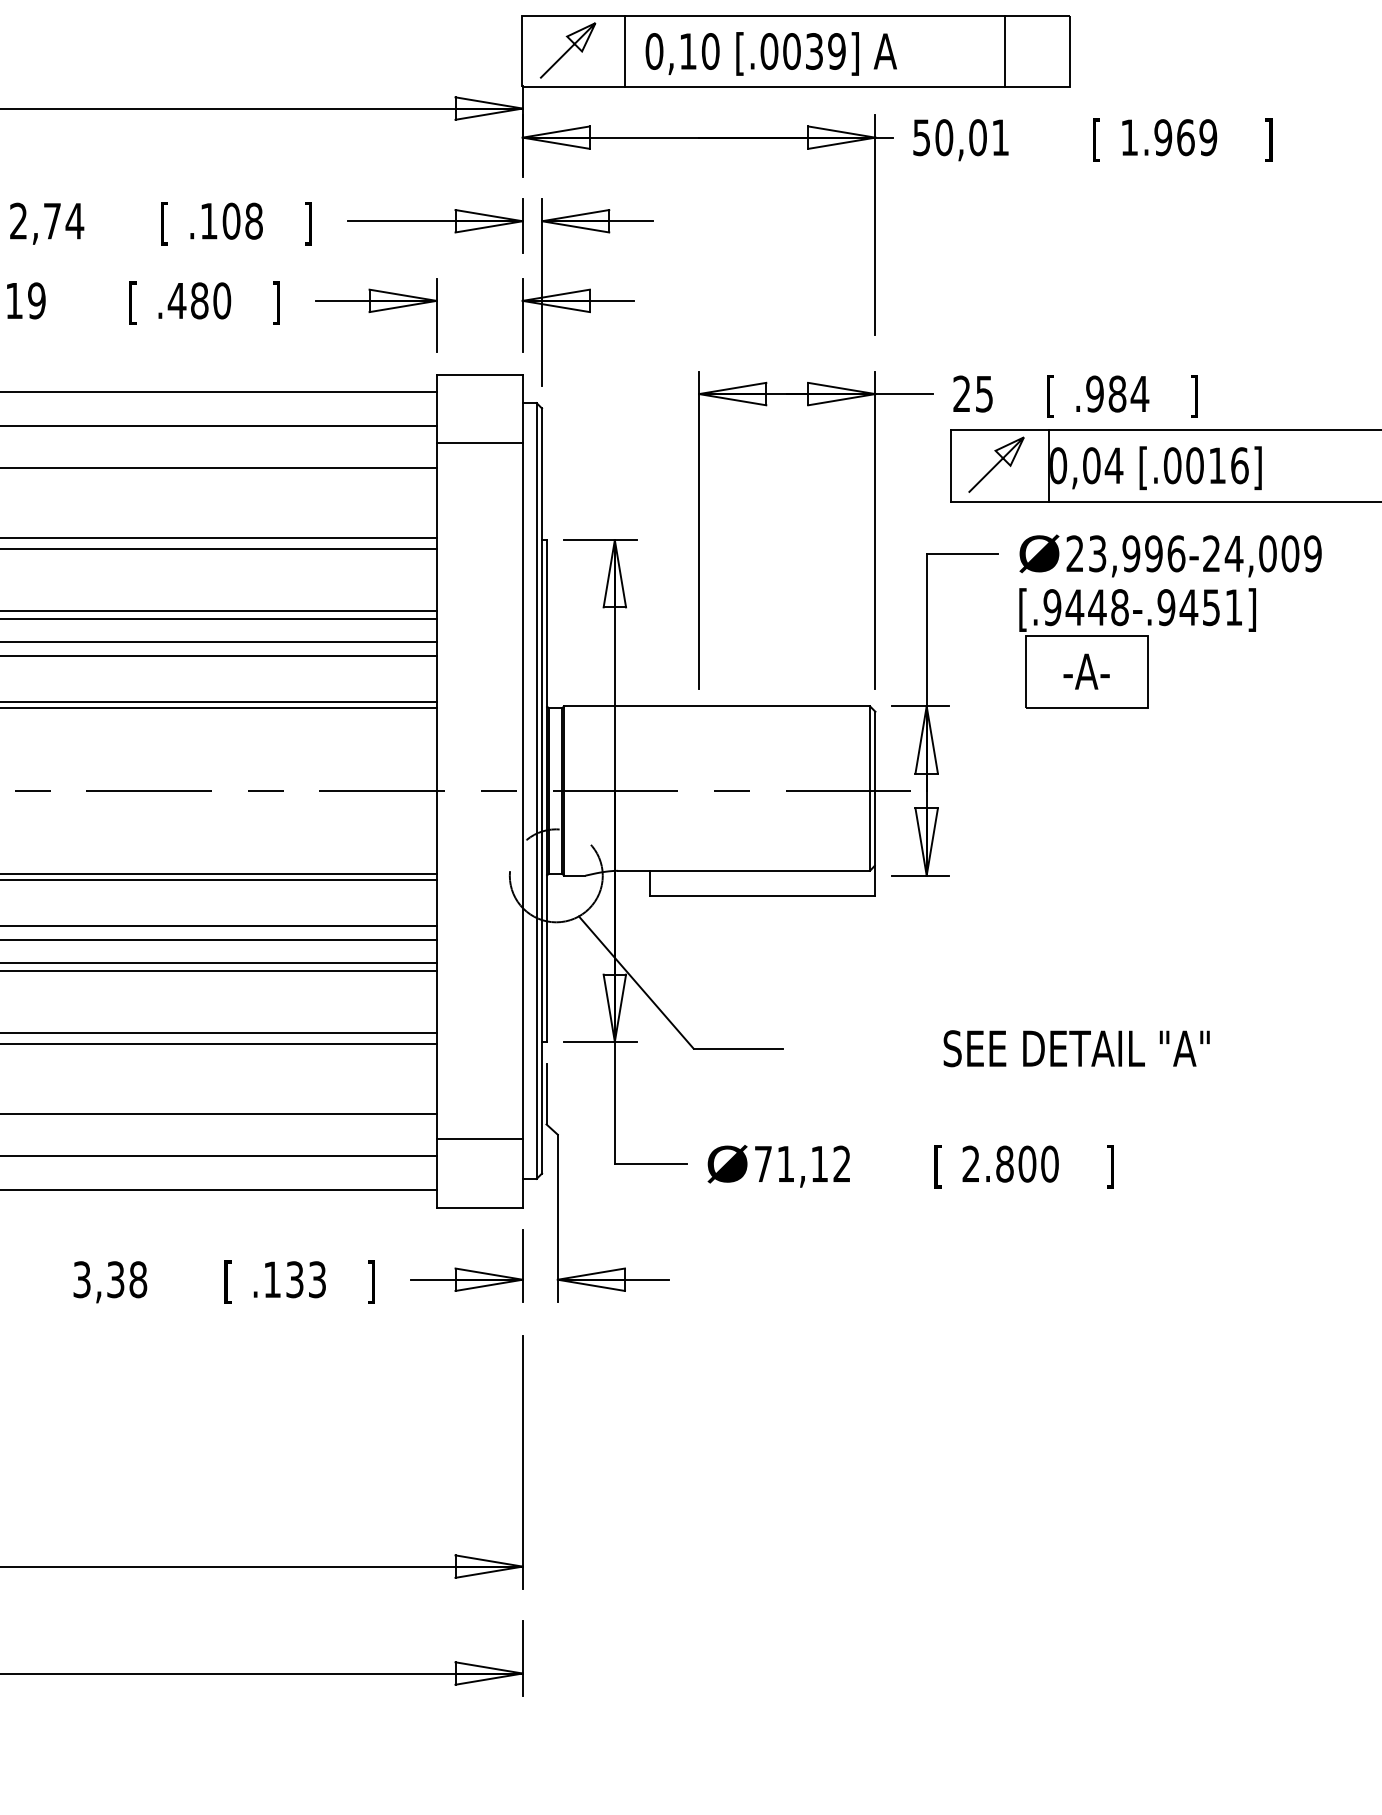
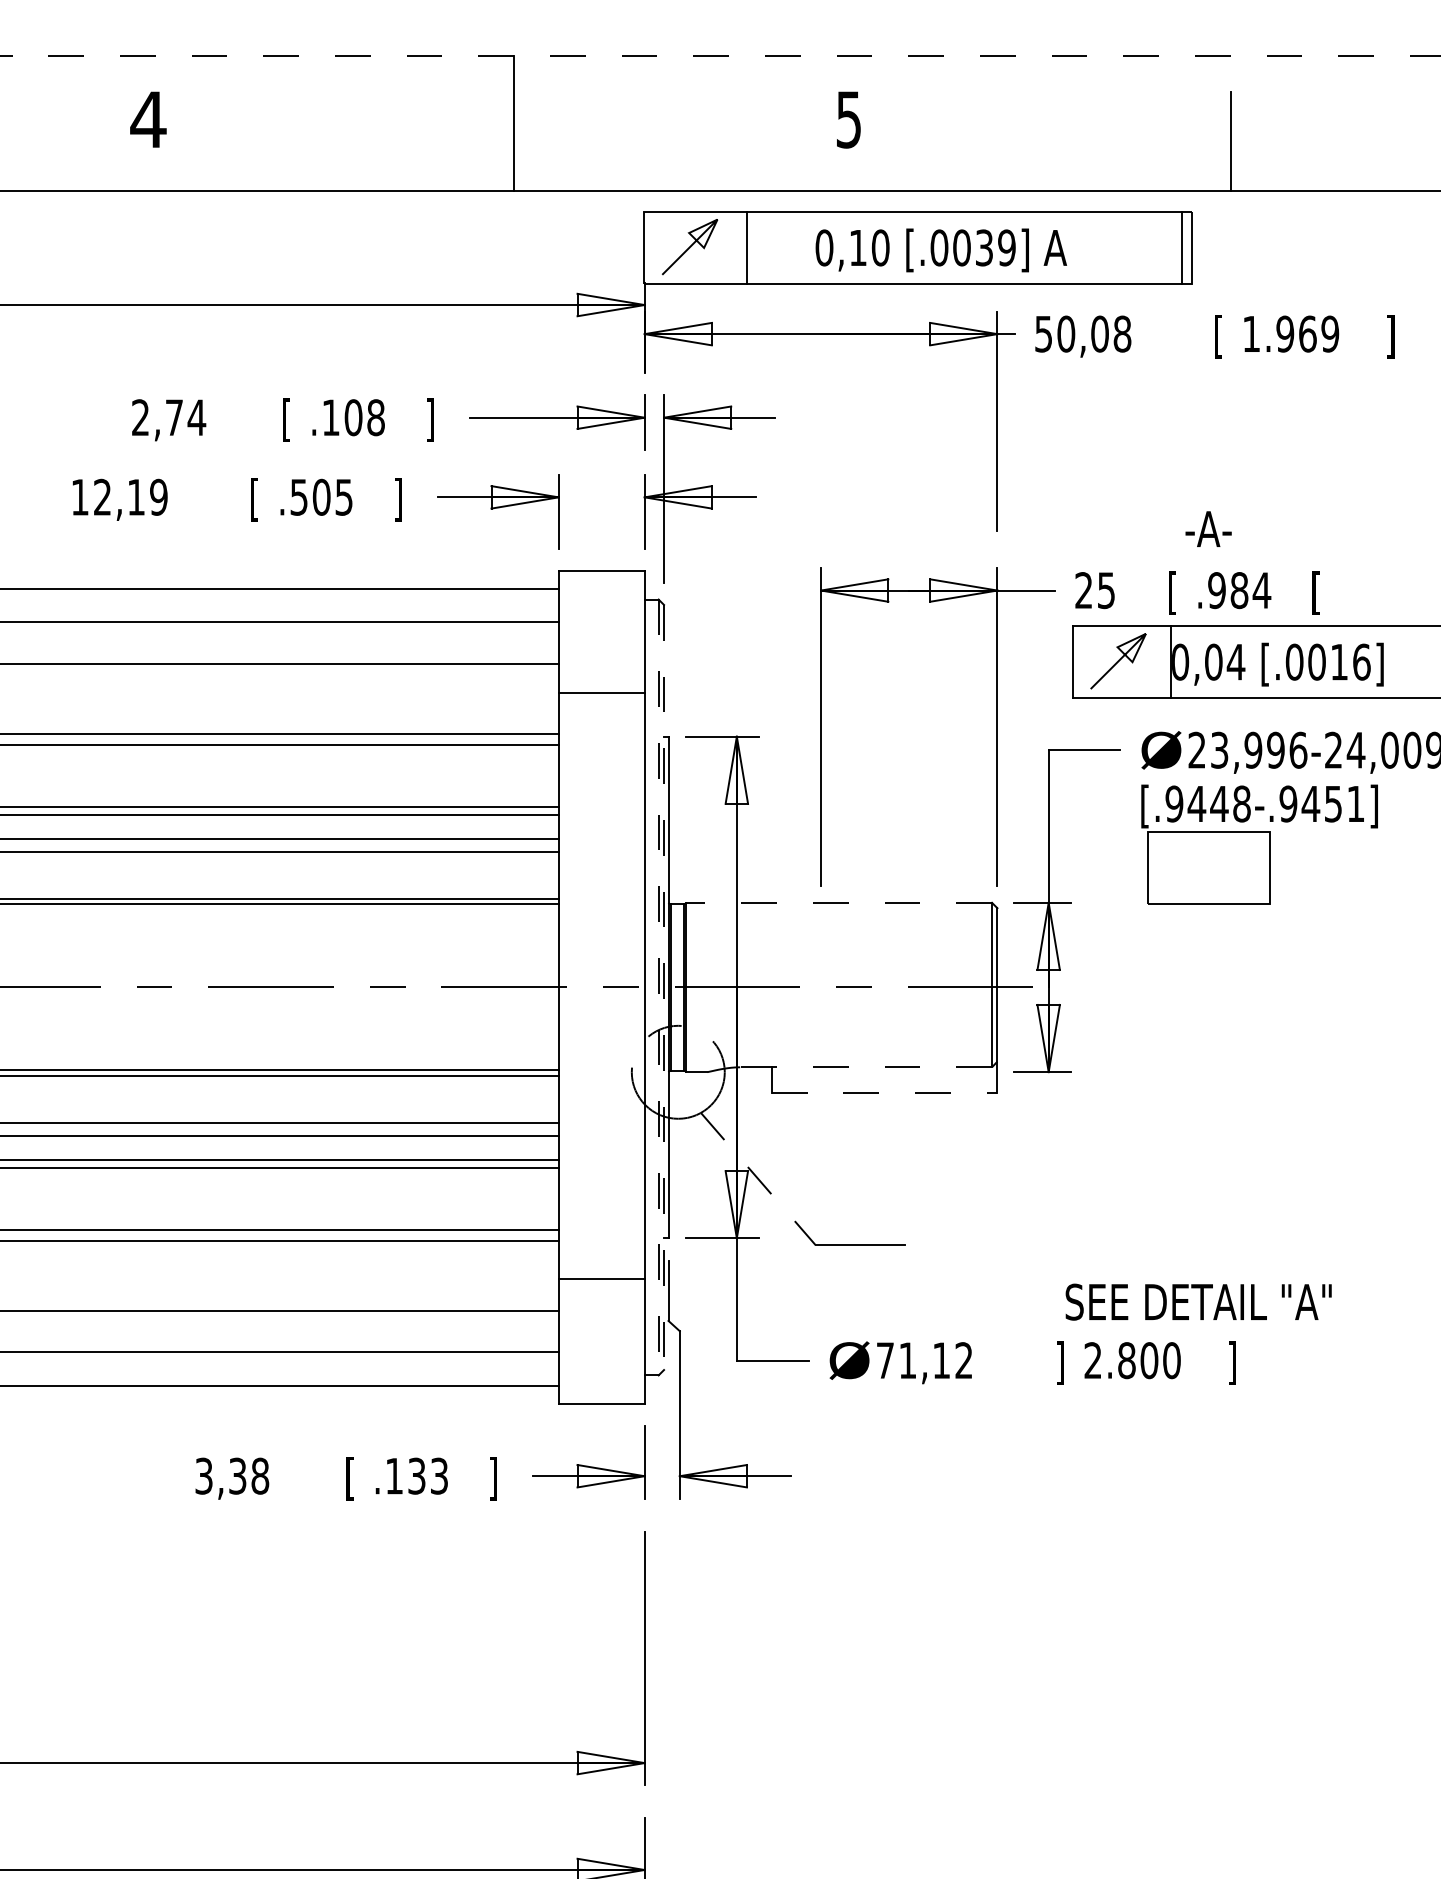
line: (1005, 51) -> (1182, 247), moved
text: (770, 54) -> (940, 250), moved
text: (1000, 137) -> (1122, 333), 50,01 -> 50,08
text: (199, 300) -> (321, 496), .480 -> .505
text: (1193, 396) -> (1315, 592), ] -> [
line: (479, 443) -> (601, 693), moved
text: (1086, 671) -> (1208, 528), moved
line: (717, 706) -> (839, 902), solid -> dashed
line: (536, 791) -> (658, 987), solid -> dashed
line: (542, 791) -> (664, 987), solid -> dashed
line: (744, 871) -> (866, 1067), solid -> dashed
line: (762, 896) -> (884, 1092), solid -> dashed
line: (636, 983) -> (758, 1179), solid -> dashed
text: (1076, 1048) -> (1198, 1301), moved
line: (479, 1139) -> (601, 1278), moved
text: (937, 1166) -> (1059, 1362), [ -> ]

